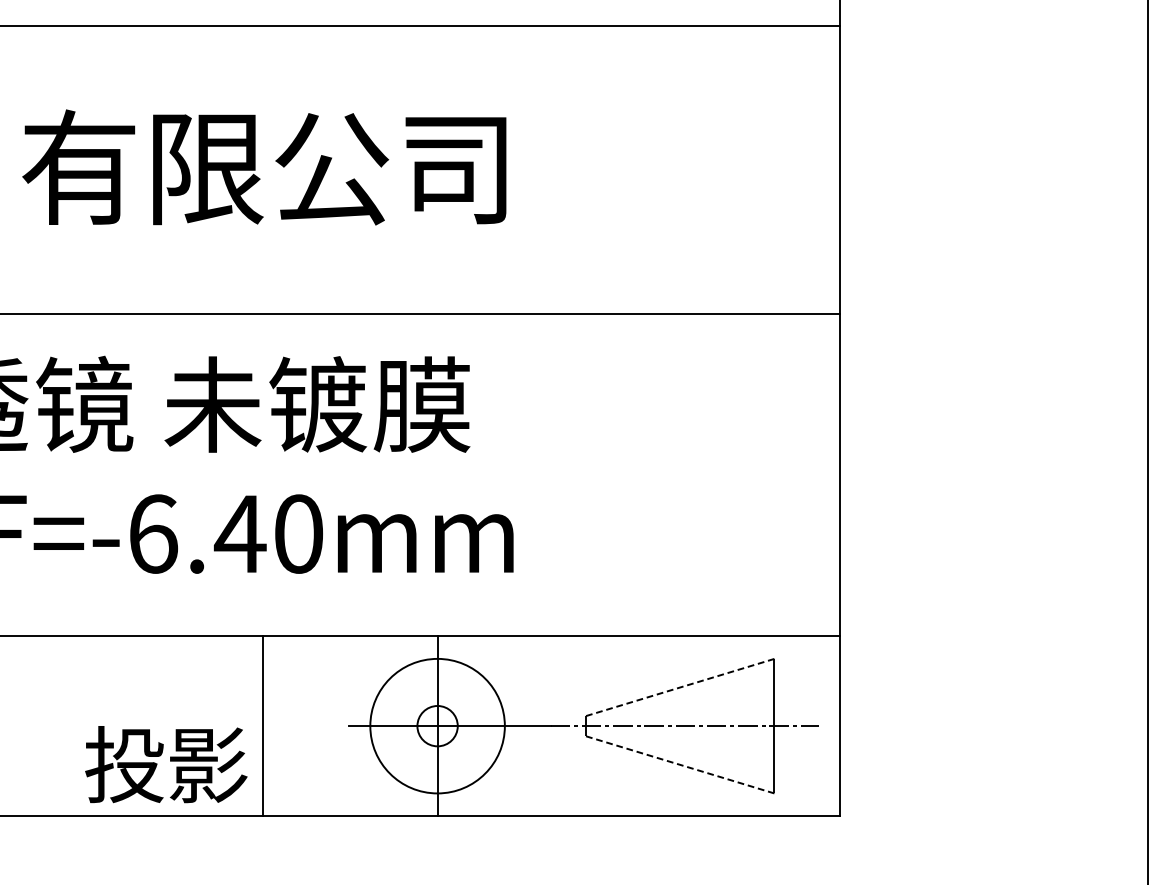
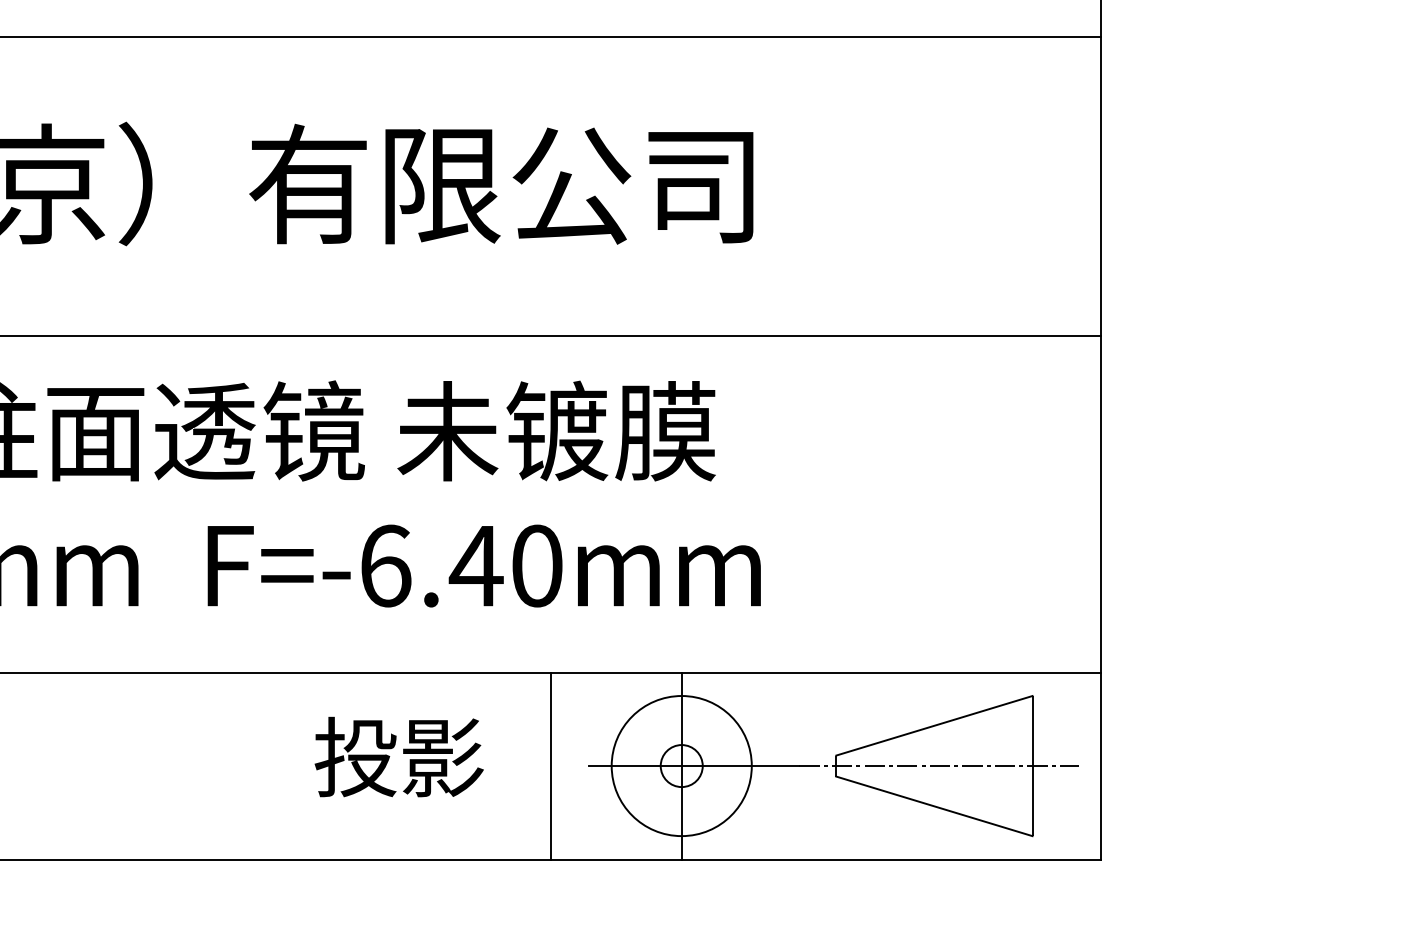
line: (680, 687) -> (934, 725), dashed -> solid
line: (262, 725) -> (550, 765), moved
text: (165, 764) -> (398, 756), moved
line: (680, 764) -> (934, 806), dashed -> solid

